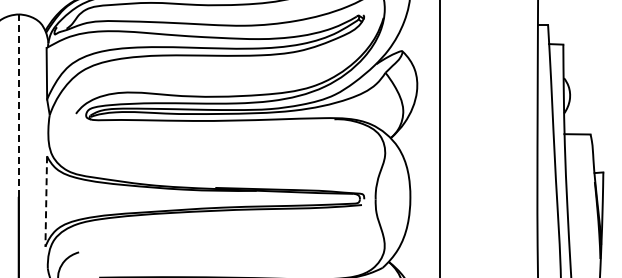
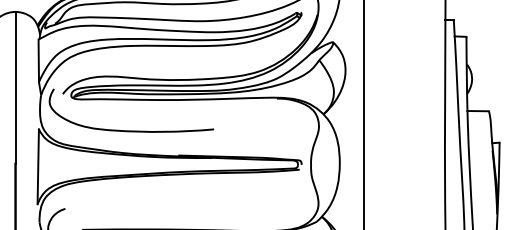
line: (18, 106) -> (15, 88), dashed -> solid
curve: (158, 157) -> (131, 130), added
line: (46, 202) -> (38, 167), dashed -> solid

